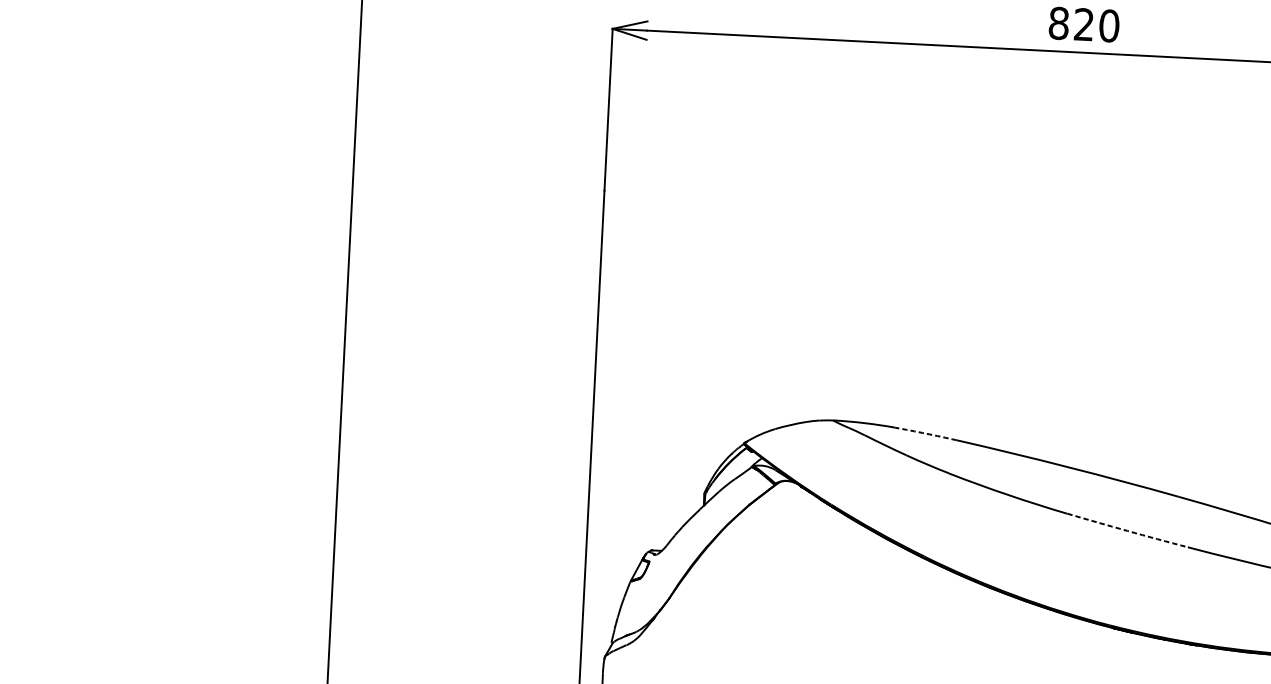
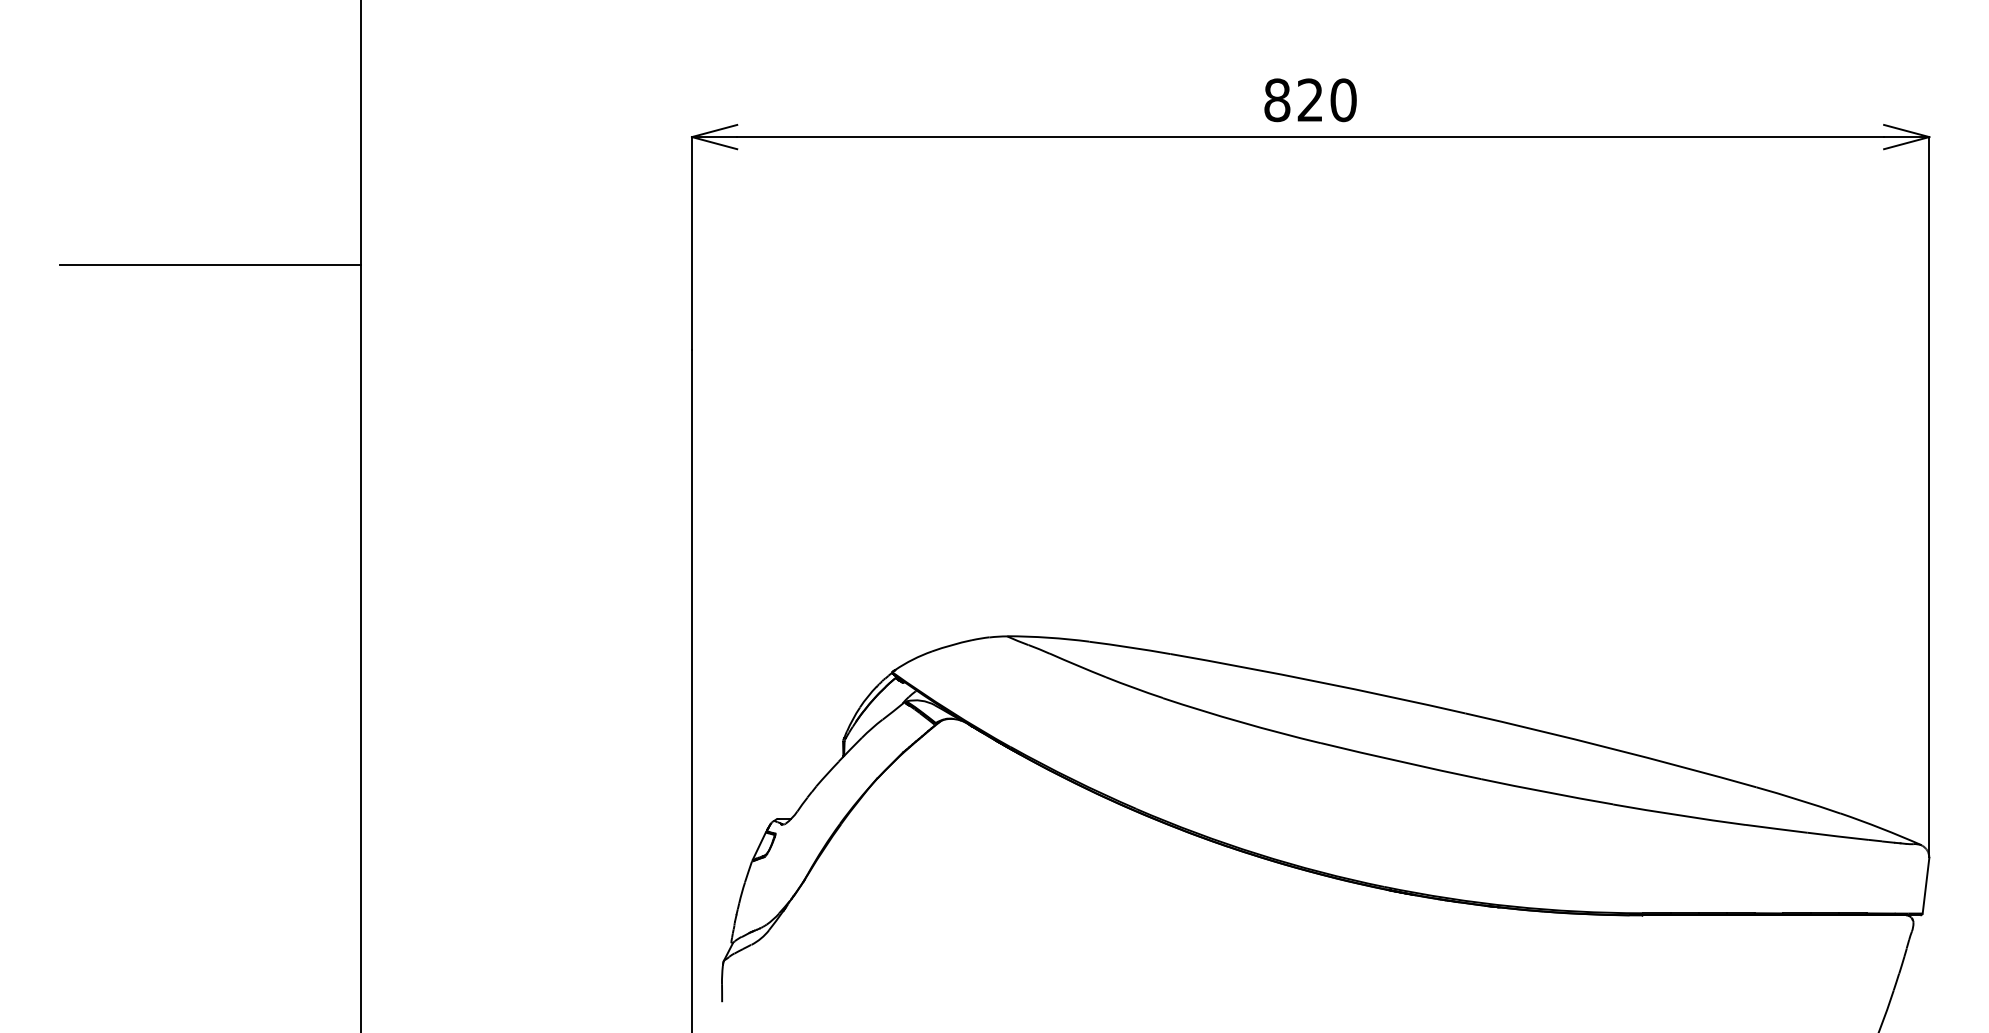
line: (241, 107) -> (210, 264), added
arc: (926, 433) -> (1130, 647), dashed -> solid
arc: (1127, 530) -> (1400, 761), dashed -> solid

